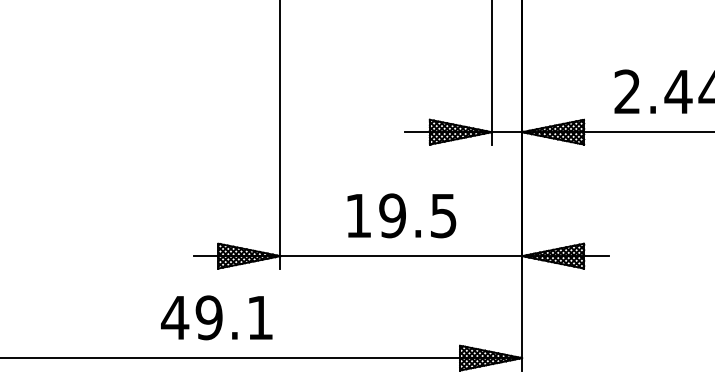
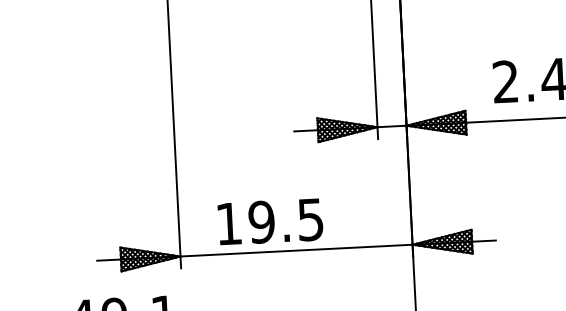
text: (401, 215) -> (270, 221), moved

